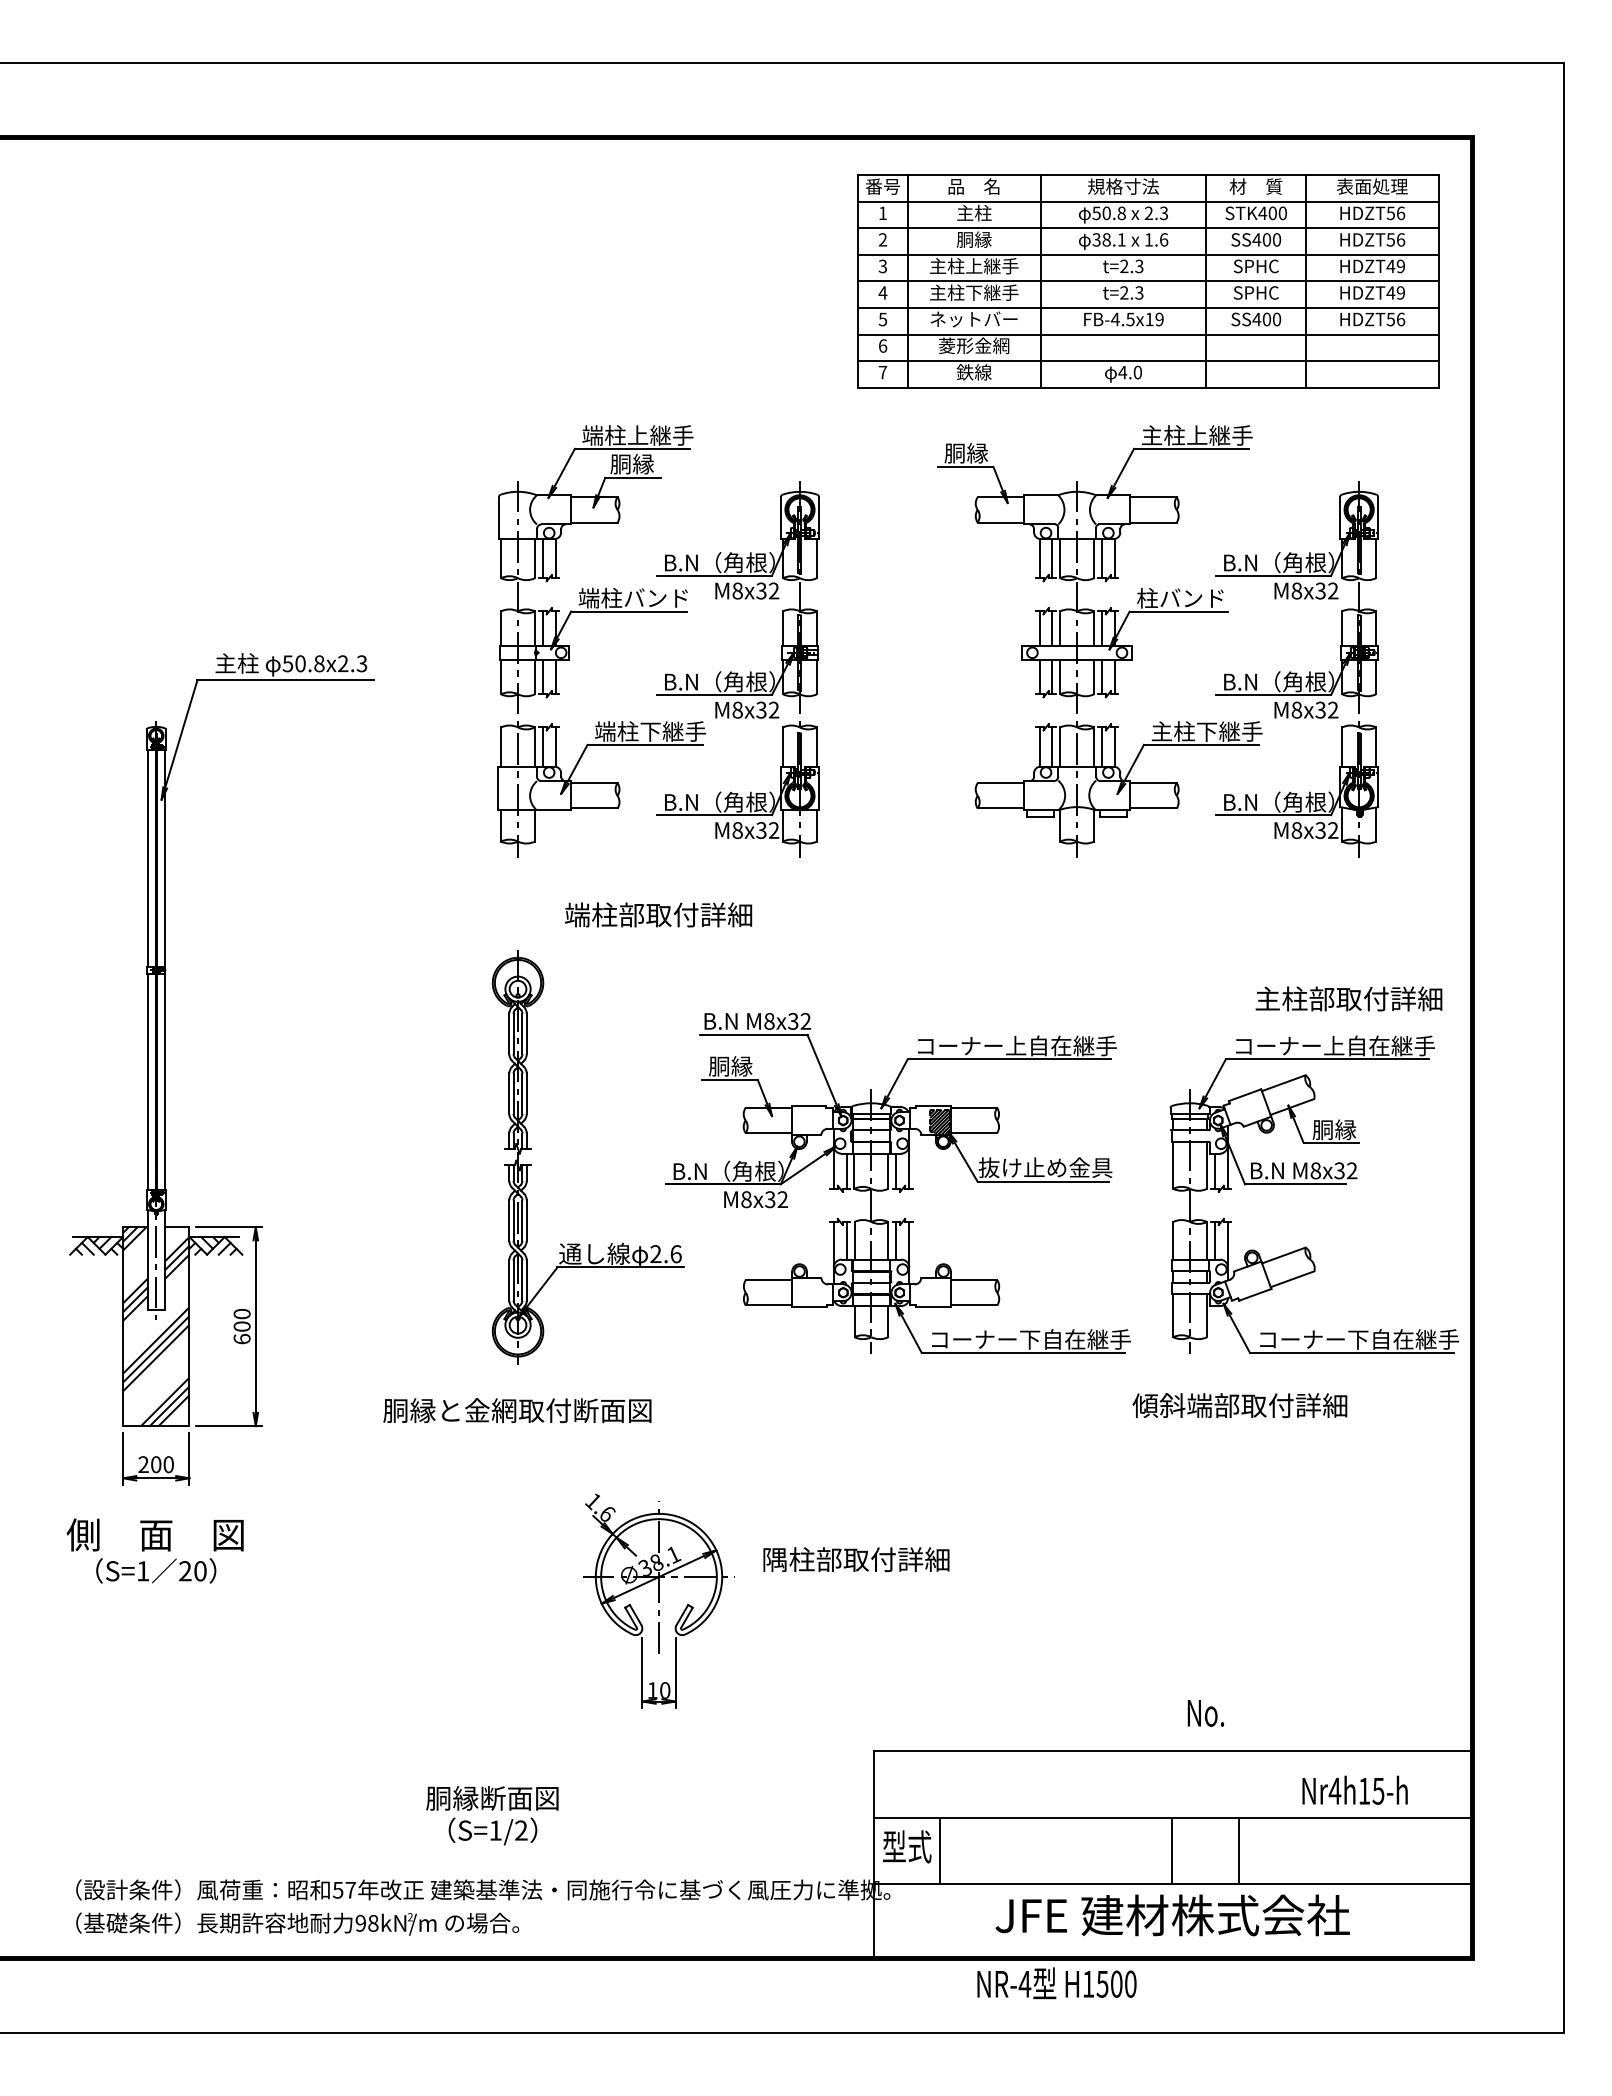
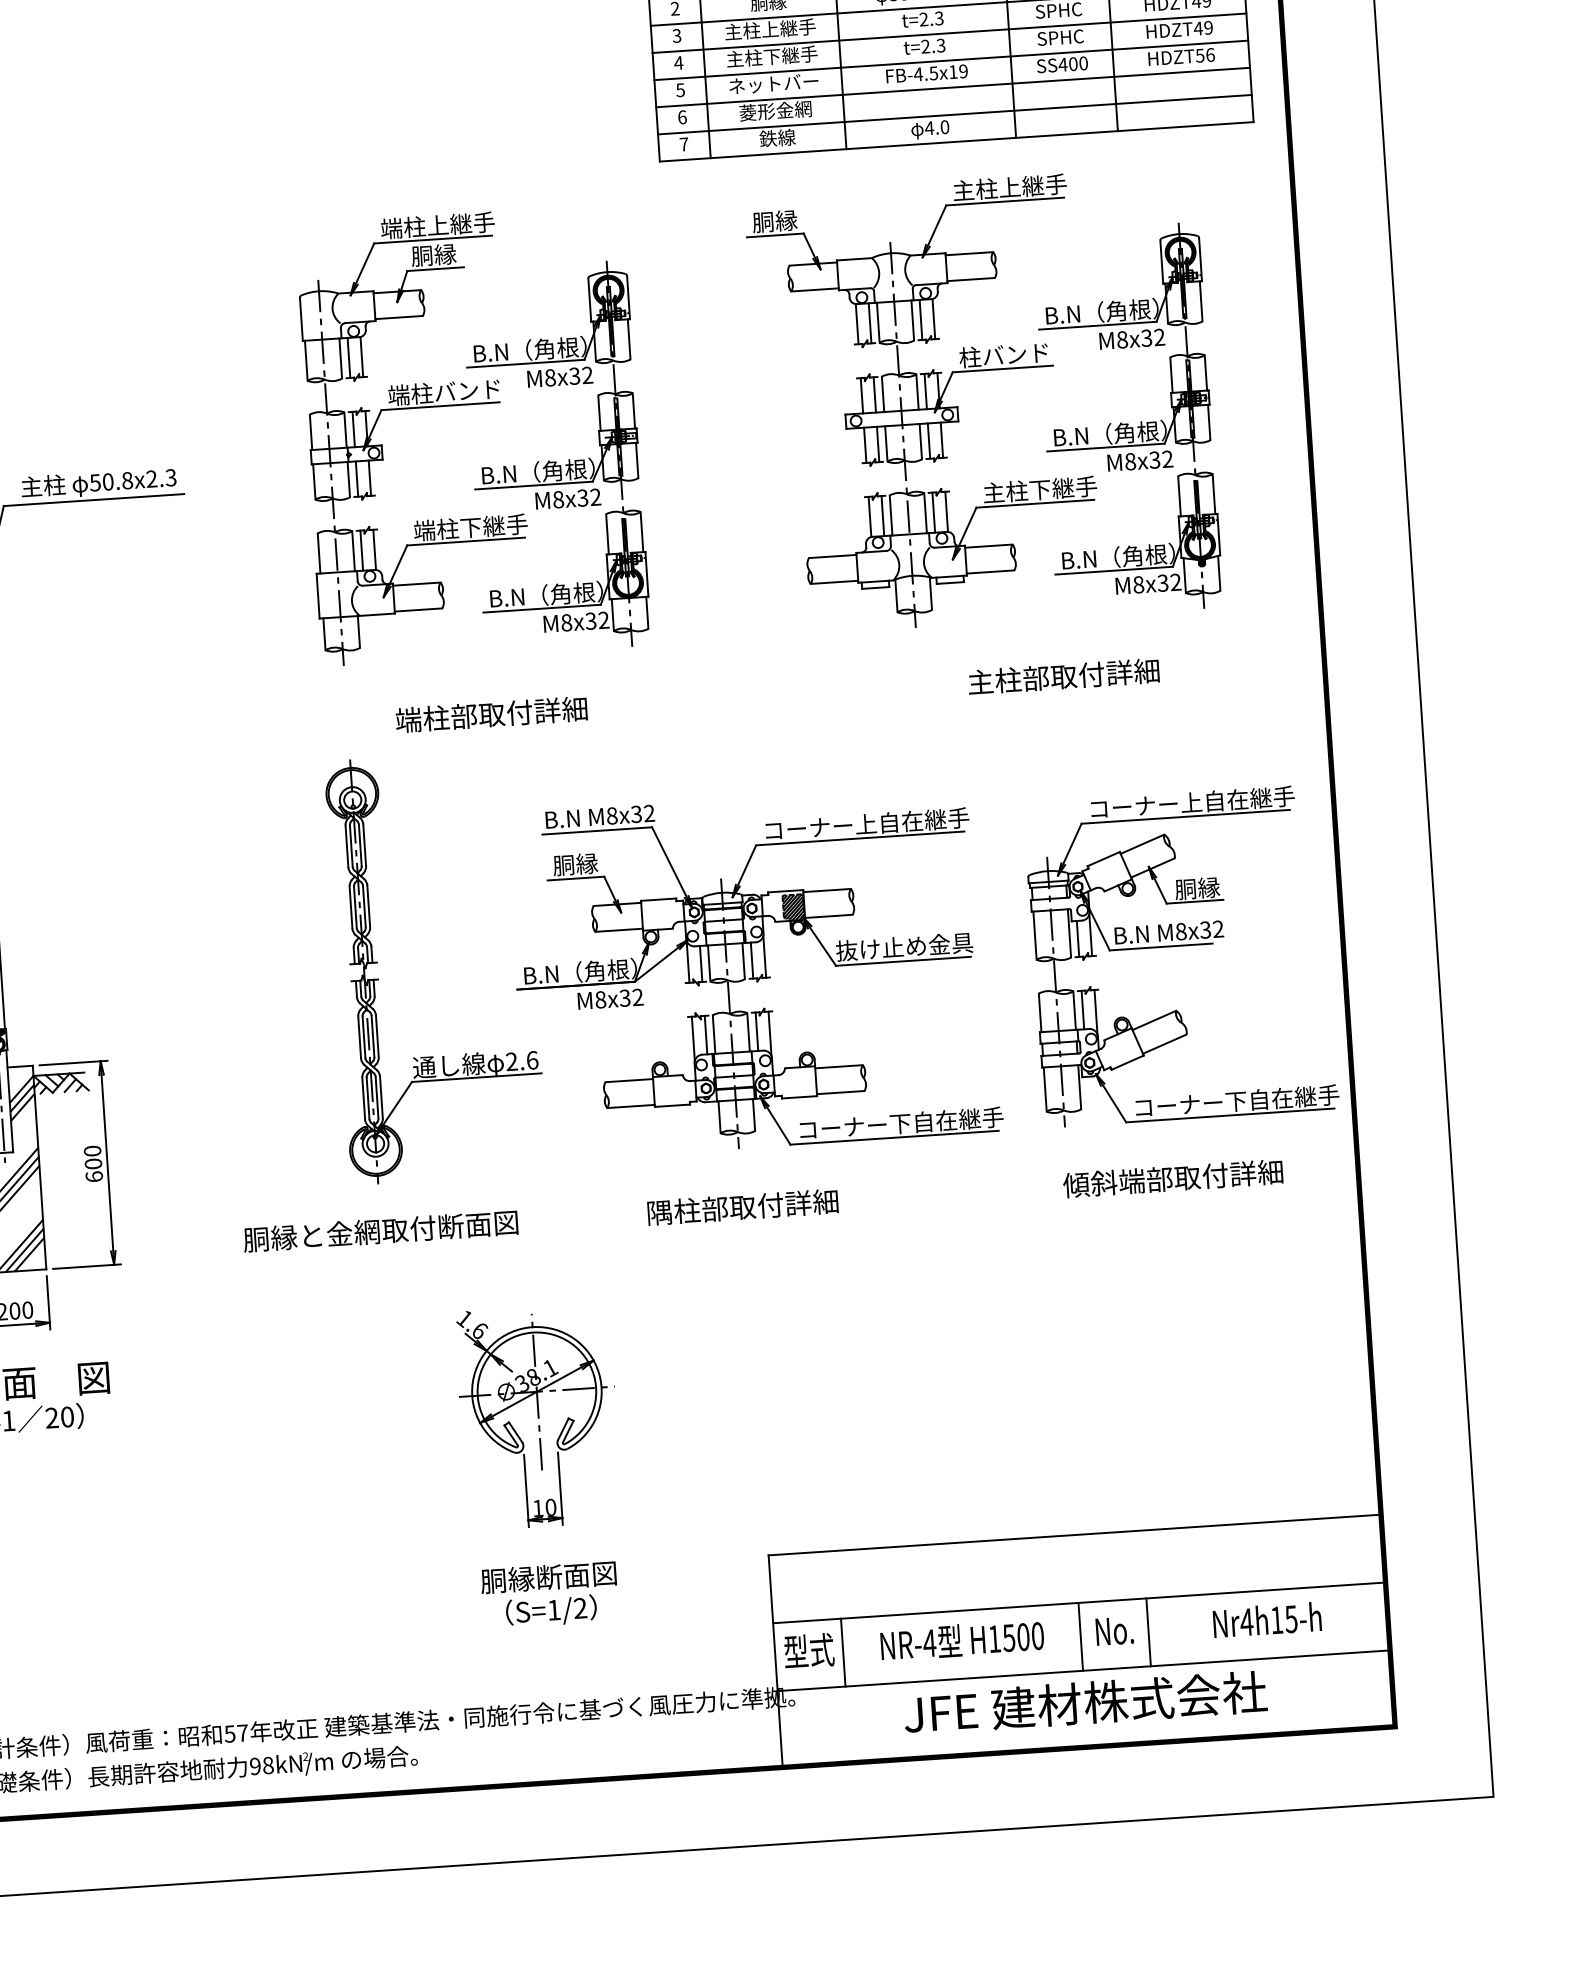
text: (1348, 998) -> (1063, 676), moved
text: (1239, 1405) -> (1172, 1178), moved
text: (856, 1559) -> (742, 1207), moved
text: (1205, 1713) -> (1114, 1631), moved
text: (1354, 1789) -> (1266, 1619), moved
text: (492, 1815) -> (549, 1594), moved
text: (1056, 1983) -> (961, 1640), moved

